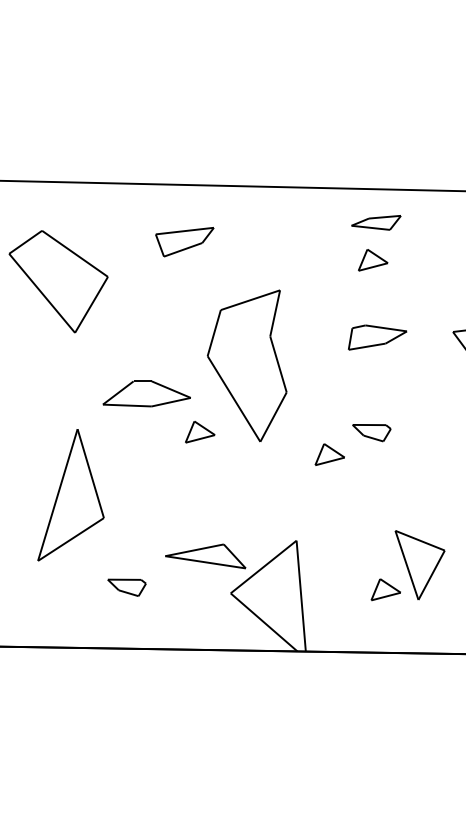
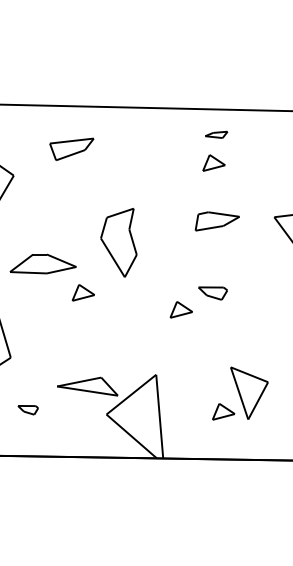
part: (376, 222) -> (216, 134), size x0.6
part: (246, 365) -> (118, 242), size x0.6
part: (126, 587) -> (27, 410), size x0.7

